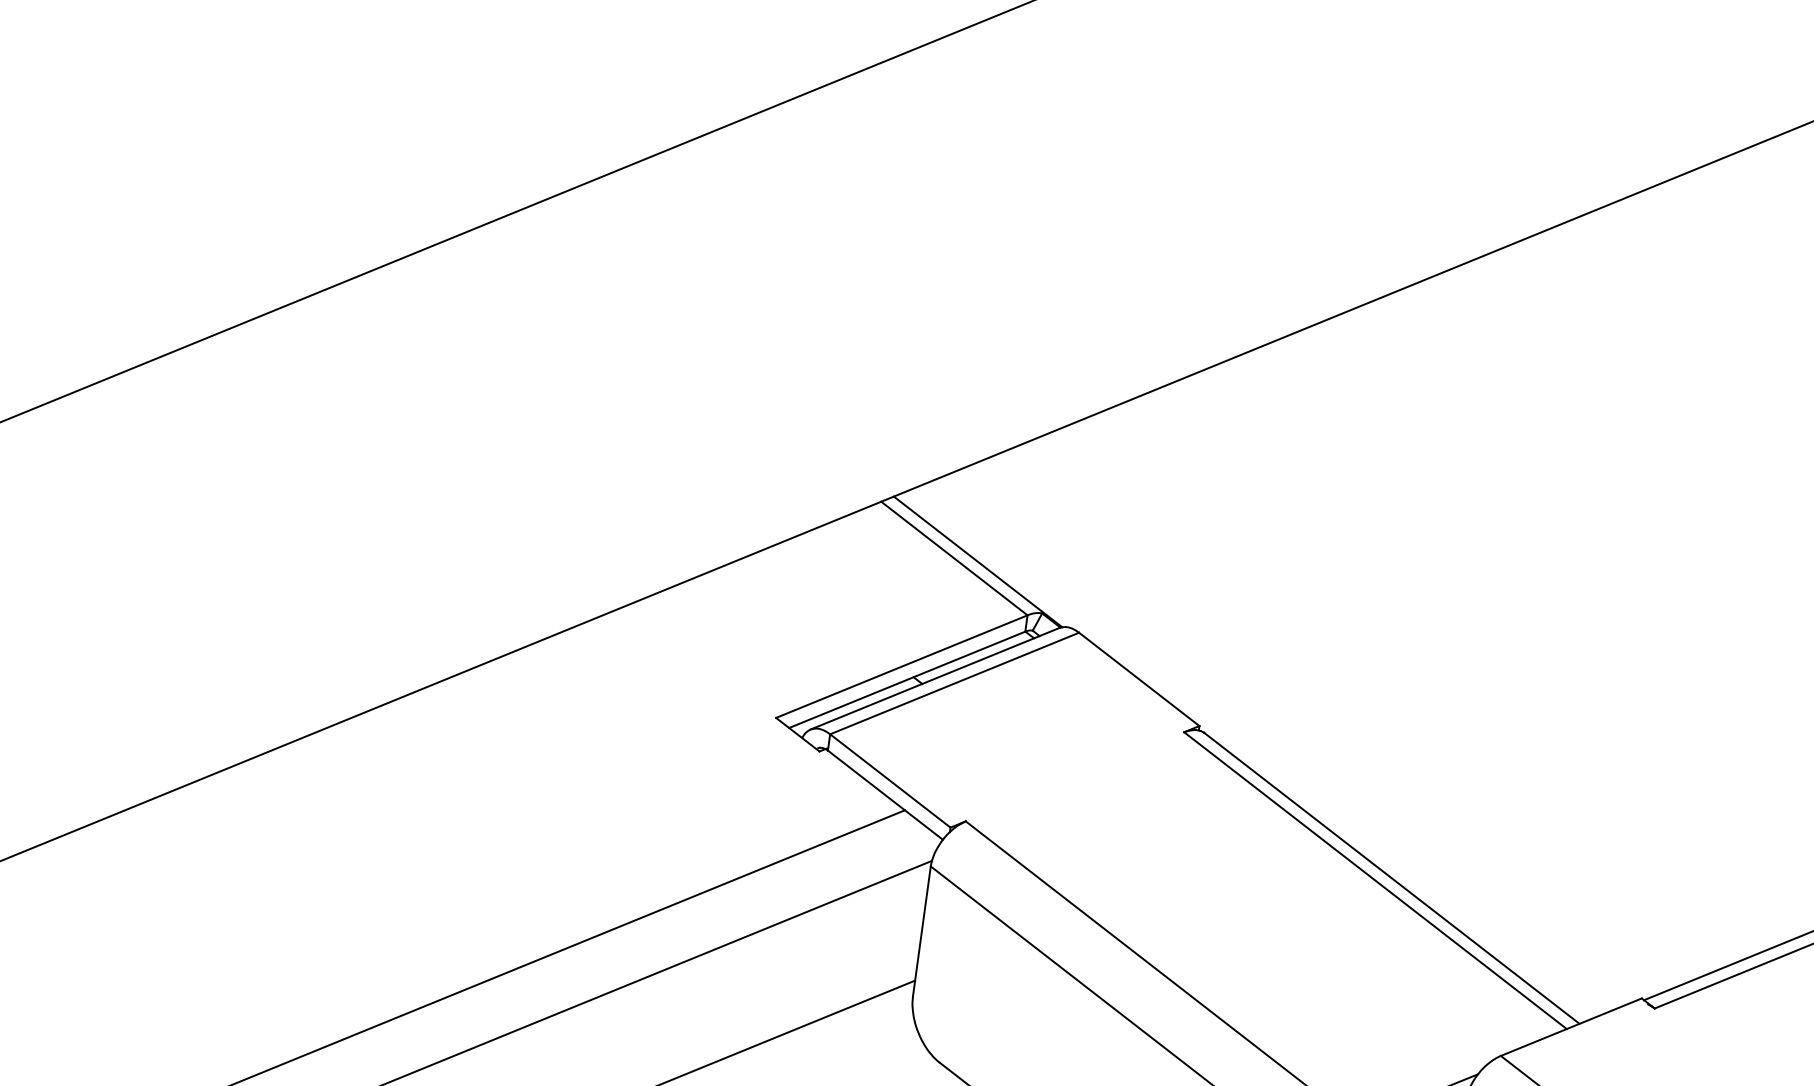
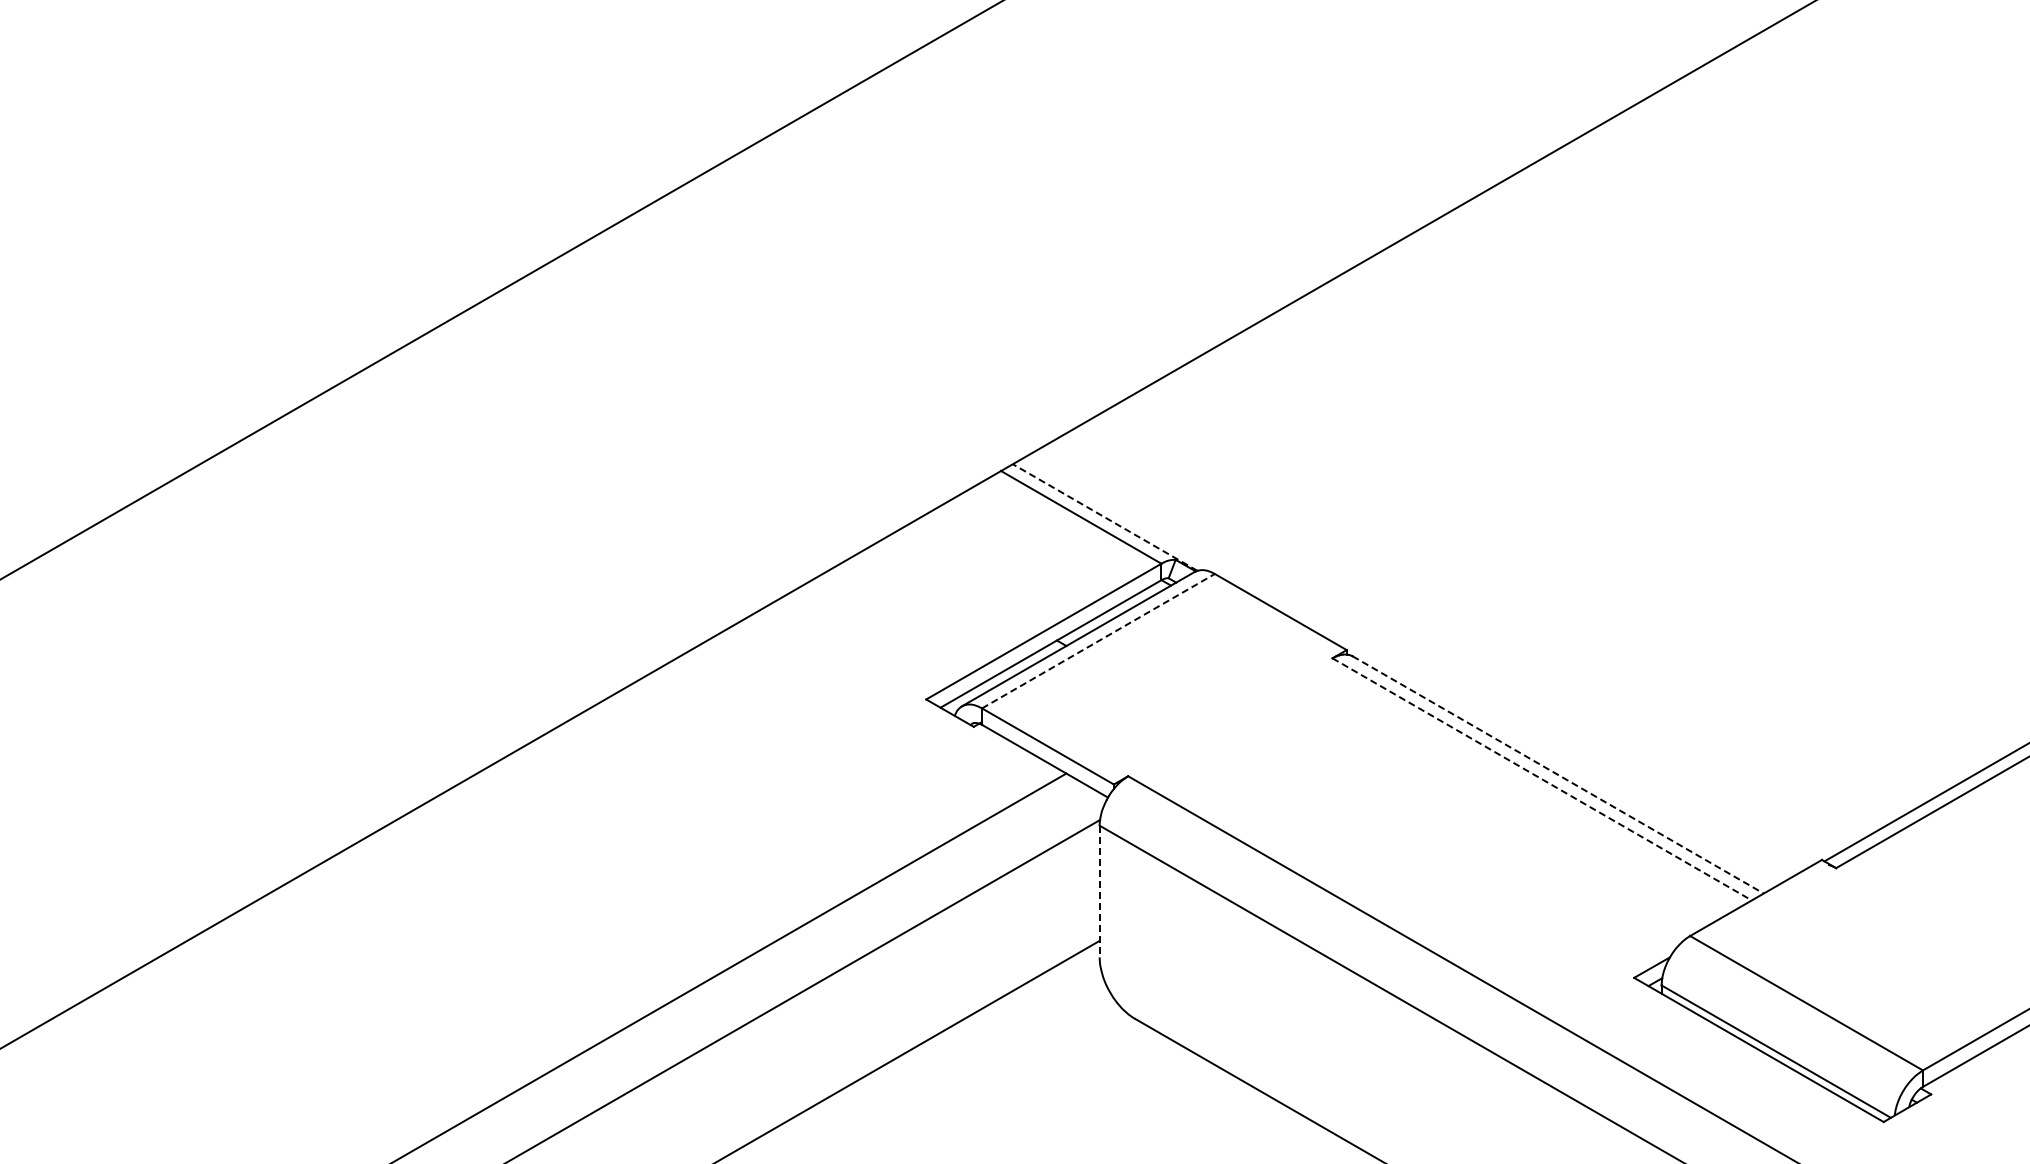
line: (978, 561) -> (1105, 517), solid -> dashed
line: (954, 682) -> (1098, 640), solid -> dashed
line: (1392, 879) -> (1558, 775), solid -> dashed
line: (1375, 880) -> (1542, 779), solid -> dashed
line: (921, 931) -> (1099, 891), solid -> dashed

